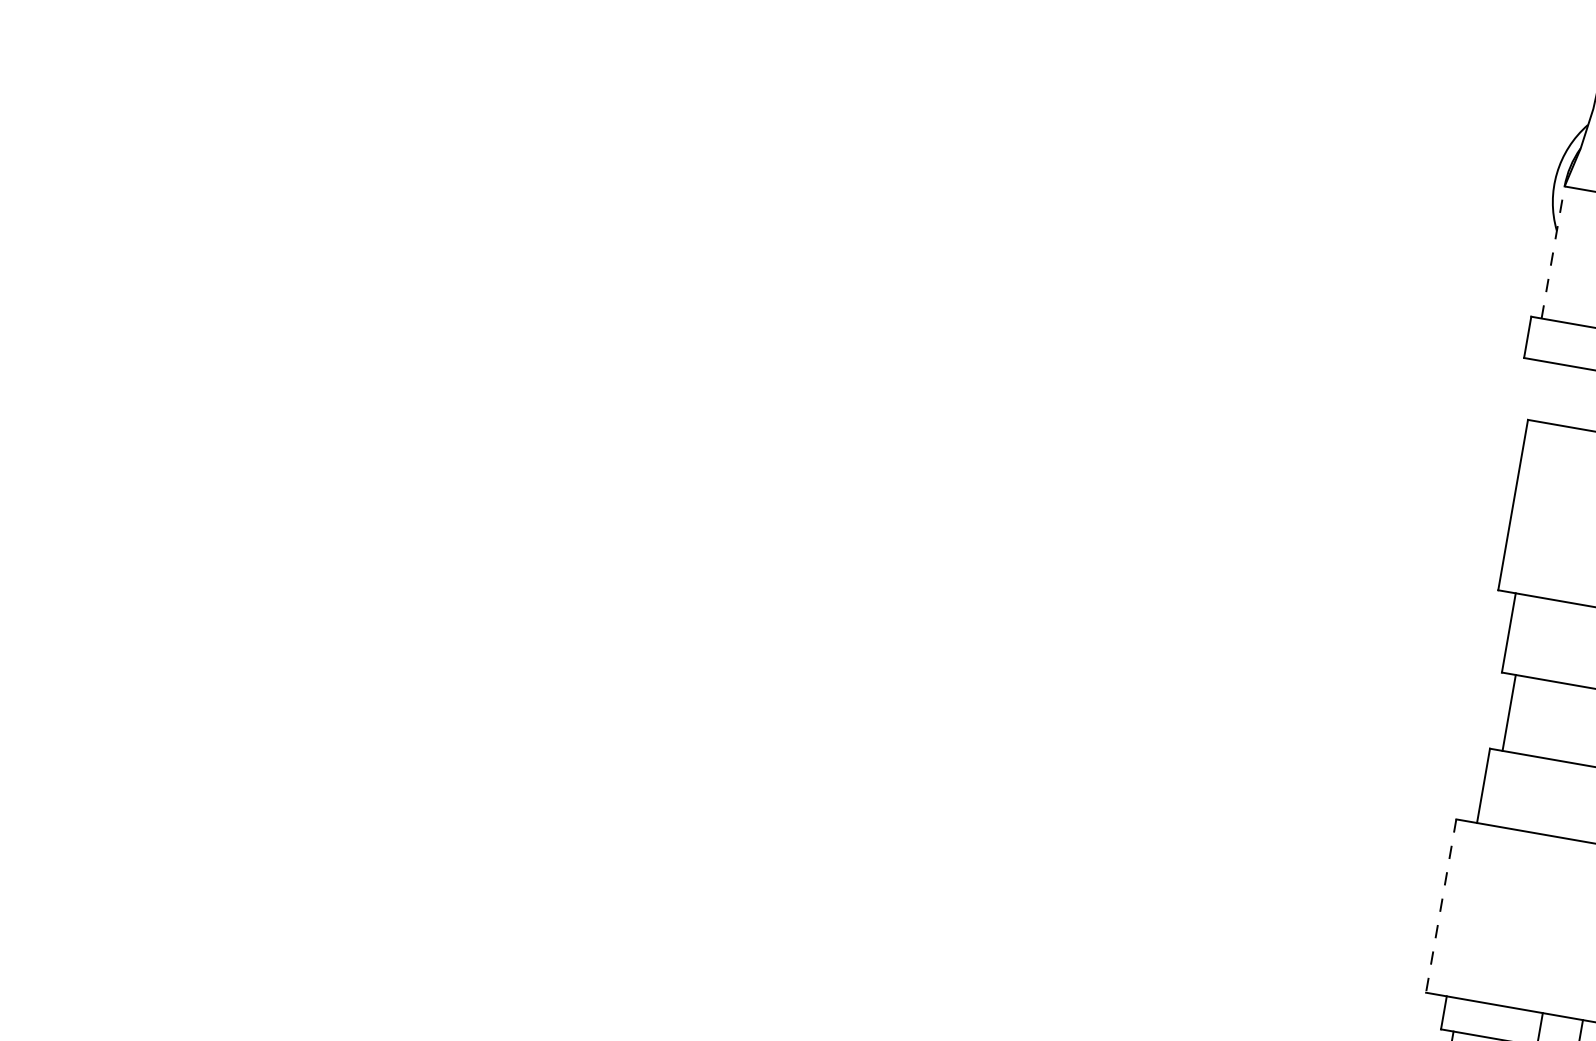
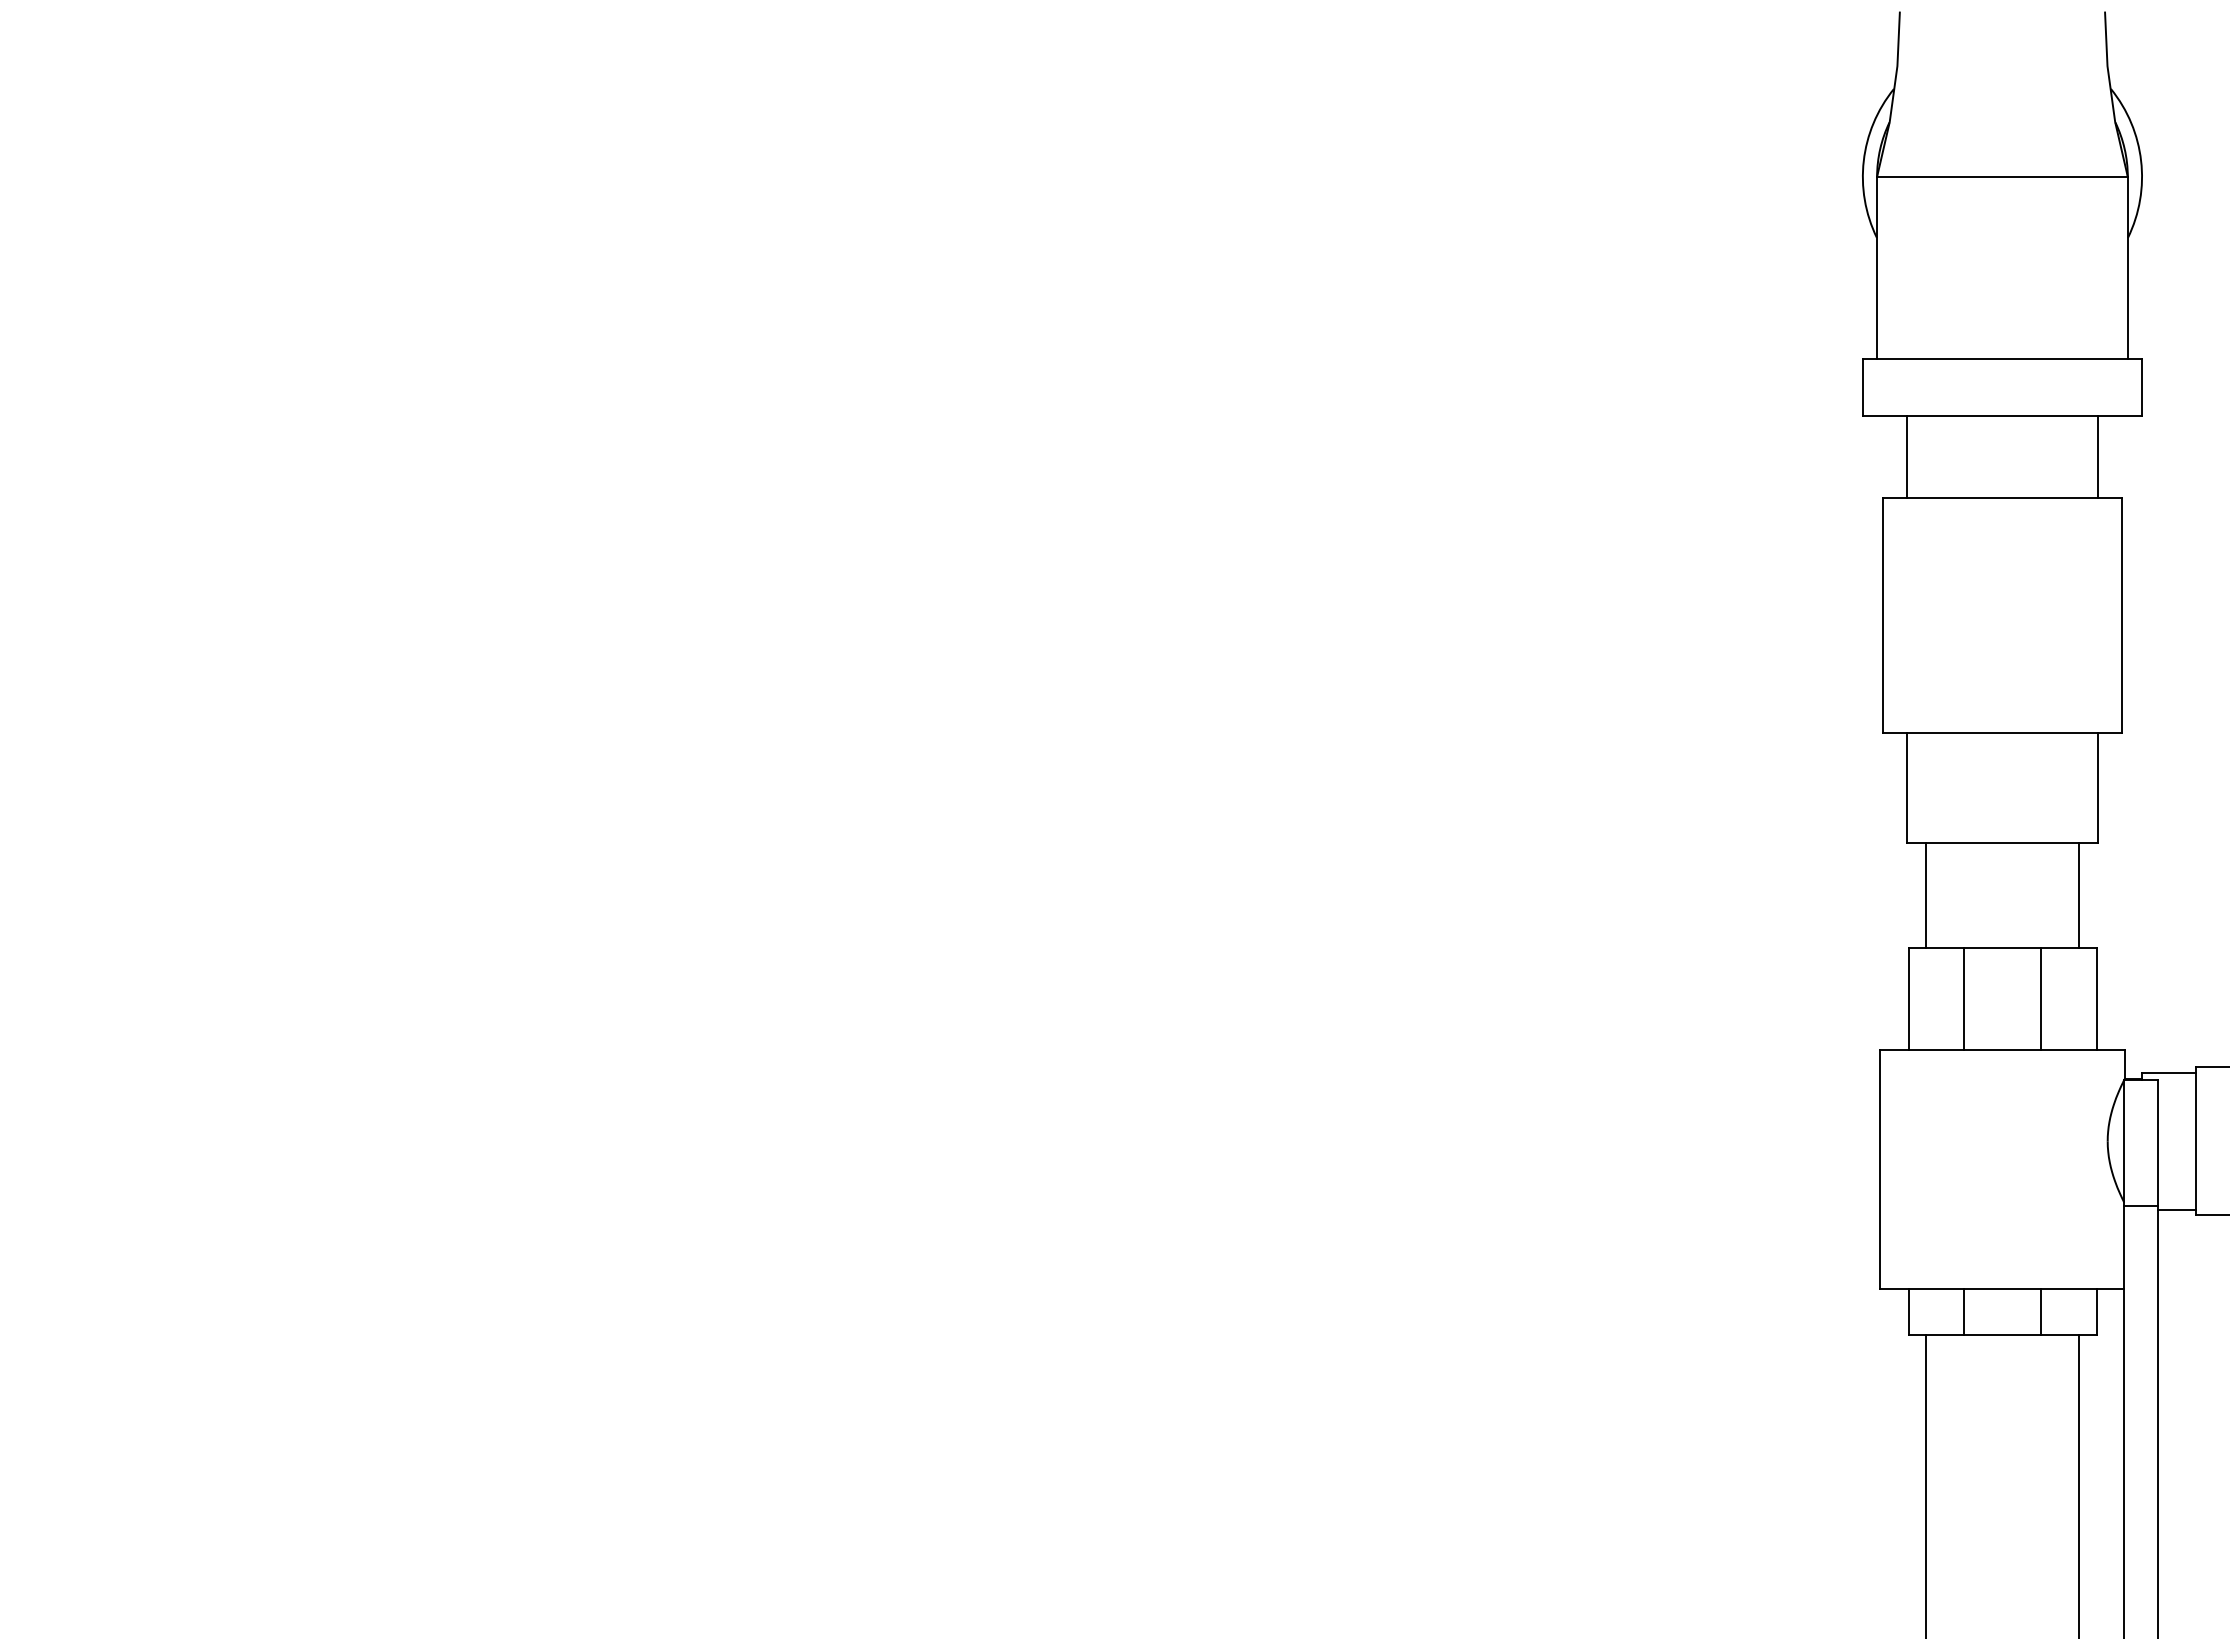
line: (1553, 252) -> (1877, 267), dashed -> solid
line: (1550, 393) -> (1906, 457), added
line: (1523, 792) -> (1963, 998), added
line: (1579, 802) -> (2041, 998), added
line: (1440, 905) -> (1879, 1169), dashed -> solid
line: (1483, 1019) -> (1963, 1311), added

